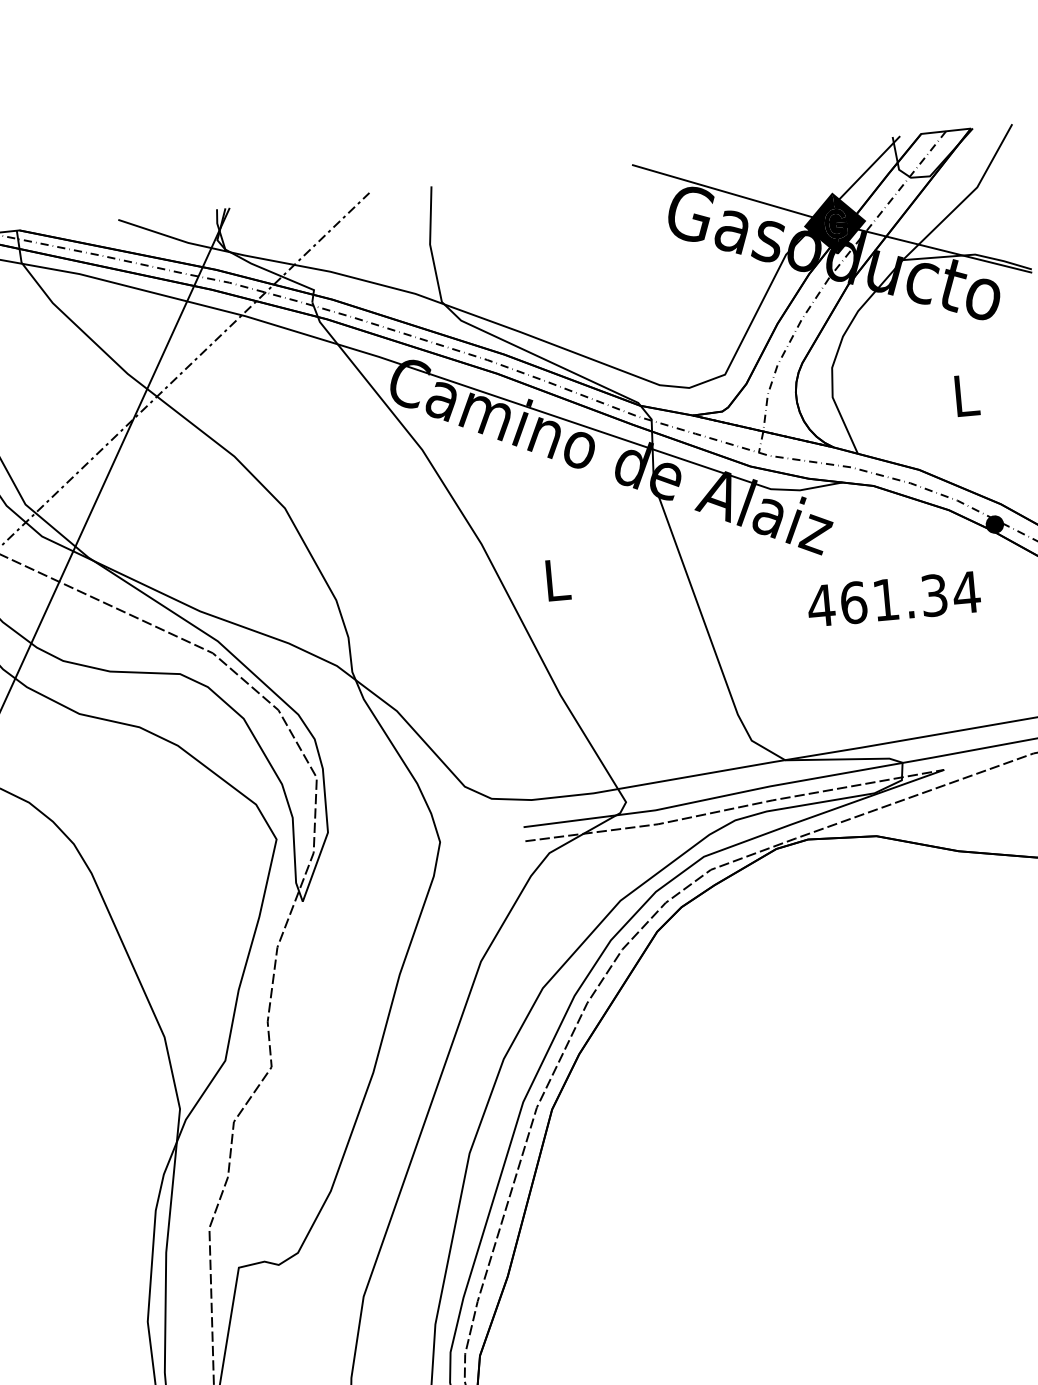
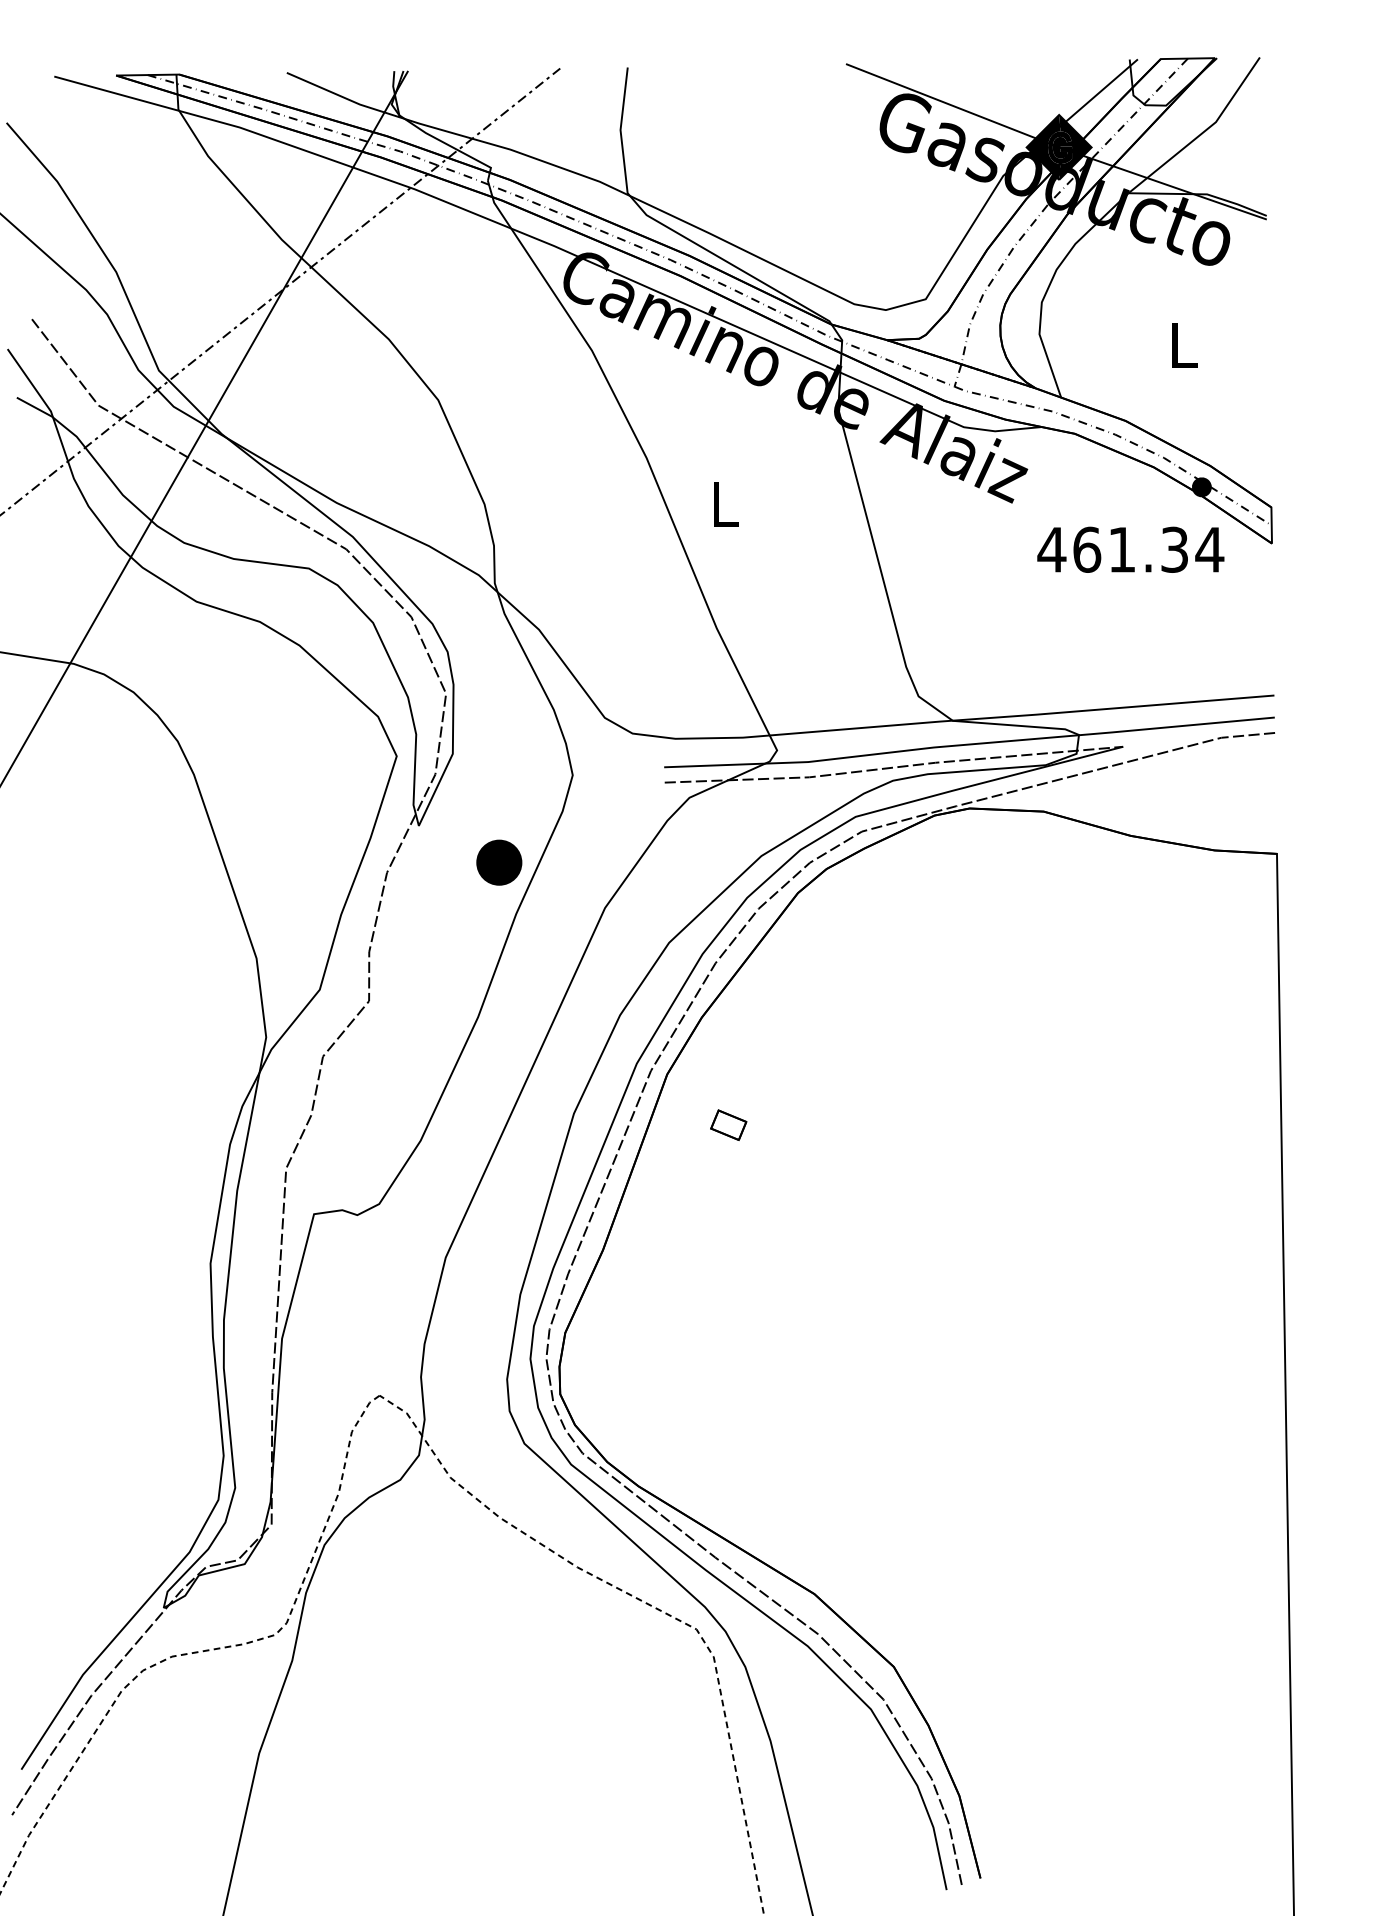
text: (893, 598) -> (1130, 549), moved
part: (380, 928) -> (499, 862), added
part: (612, 1150) -> (728, 1124), added

